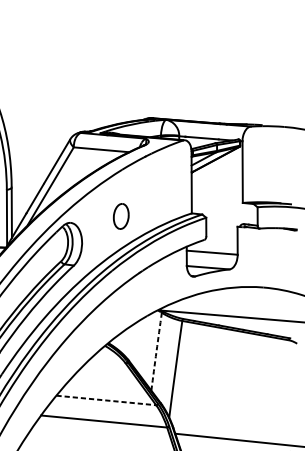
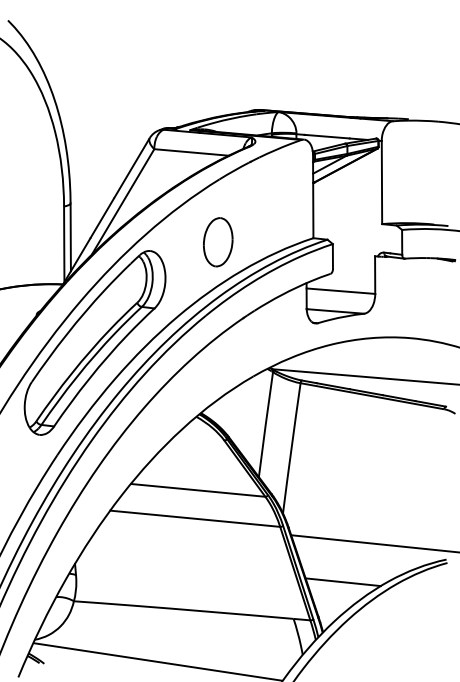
part: (121, 216) -> (218, 242), size x1.43
arc: (156, 351) -> (265, 424), dashed -> solid
line: (106, 400) -> (198, 490), dashed -> solid

